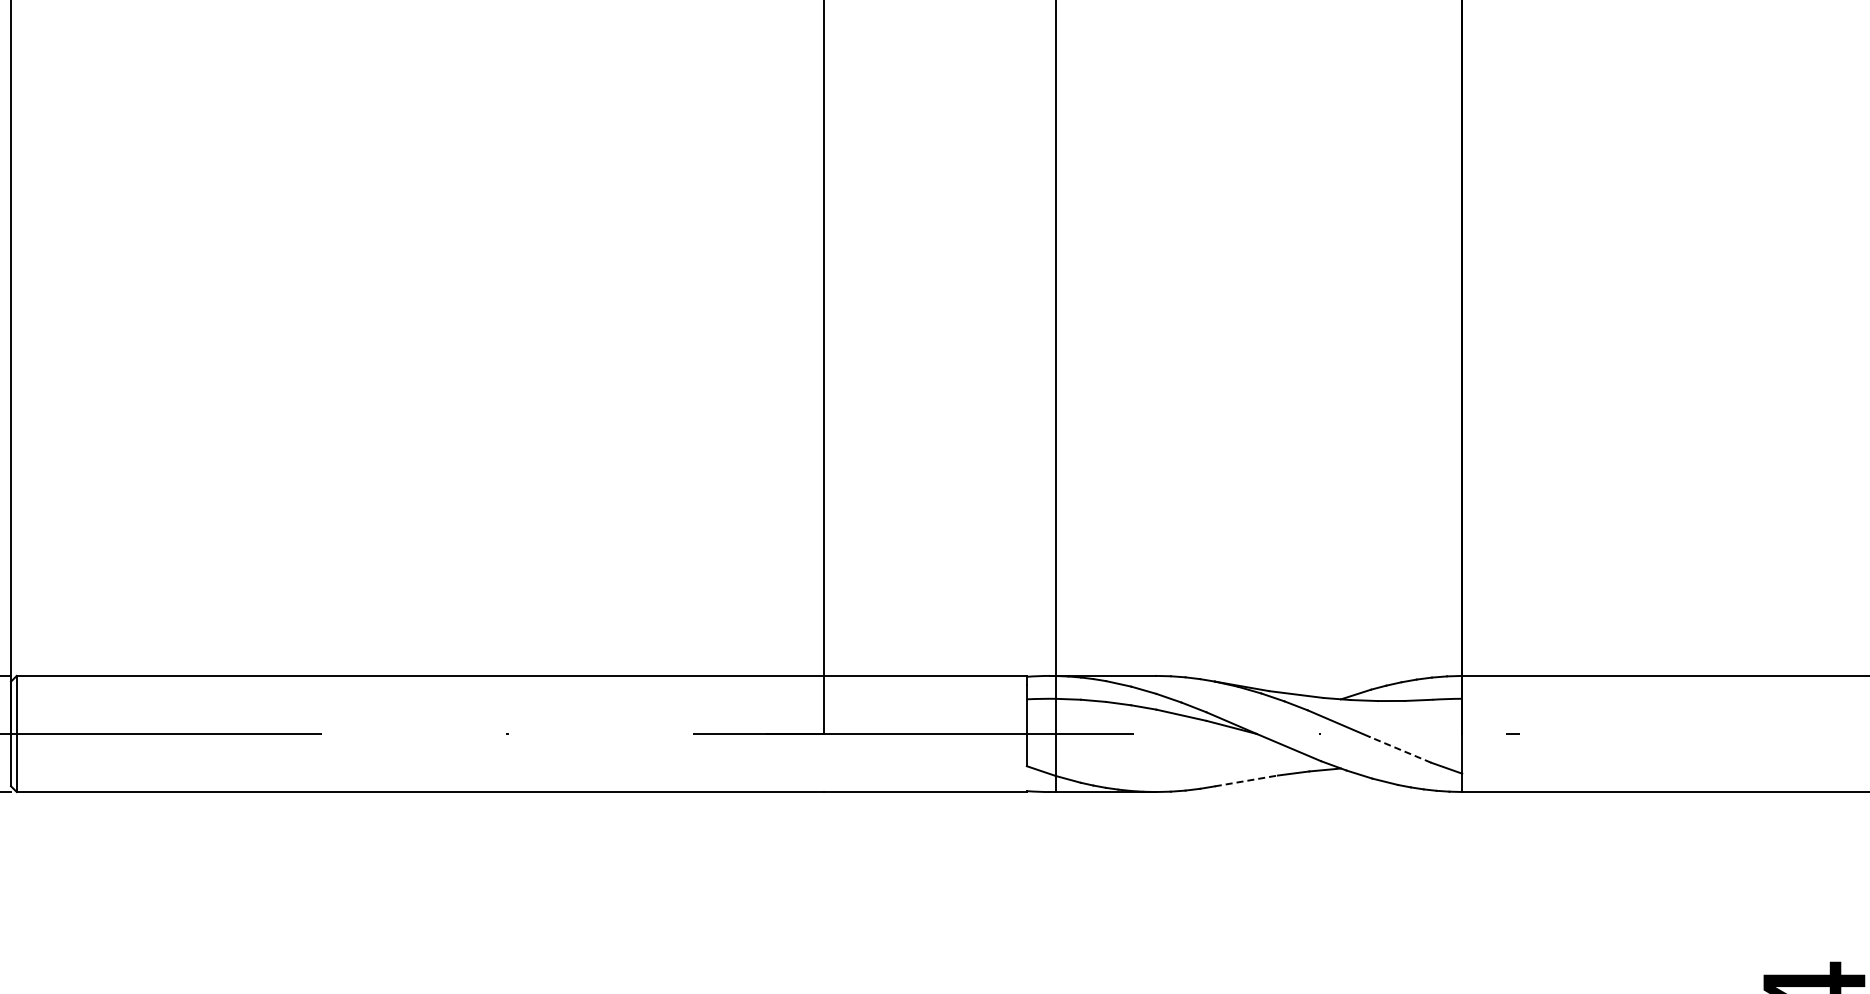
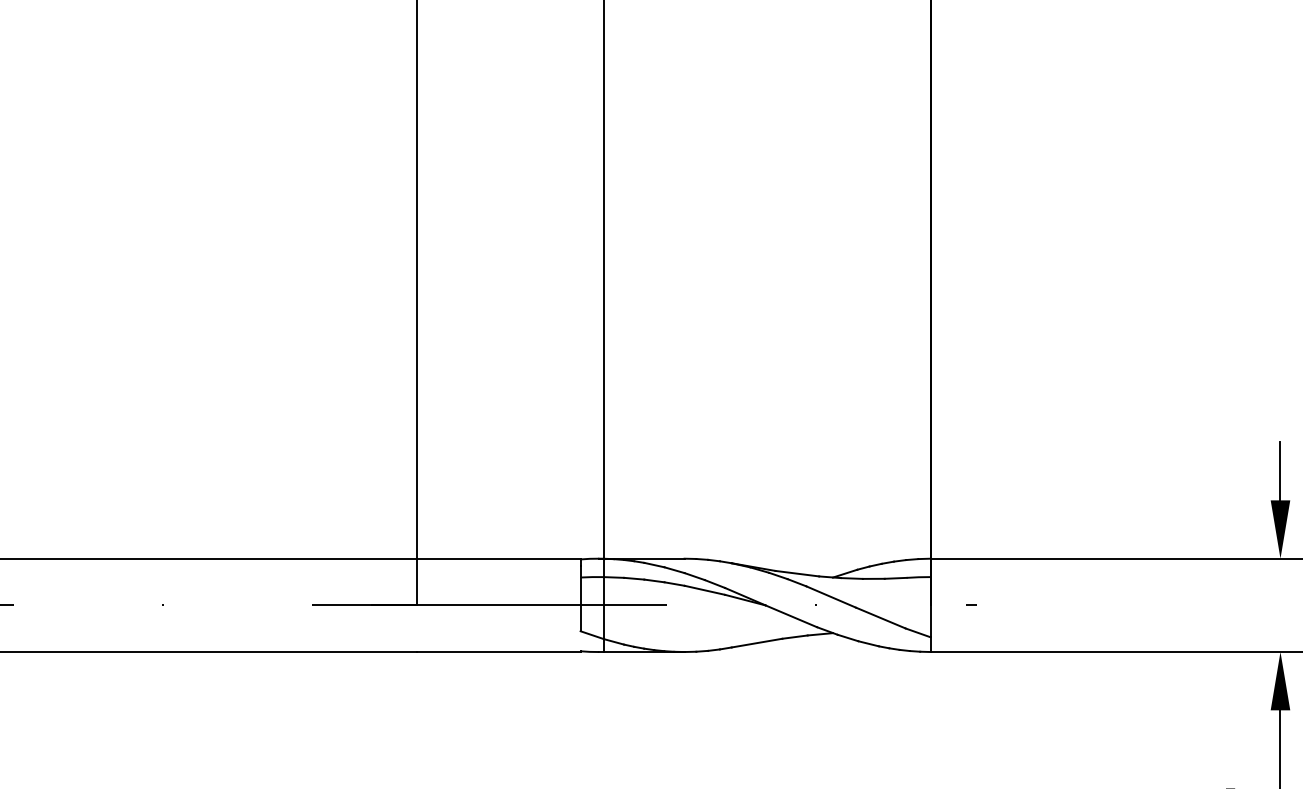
line: (1400, 749) -> (880, 617), dashed -> solid
line: (1246, 780) -> (757, 642), dashed -> solid

